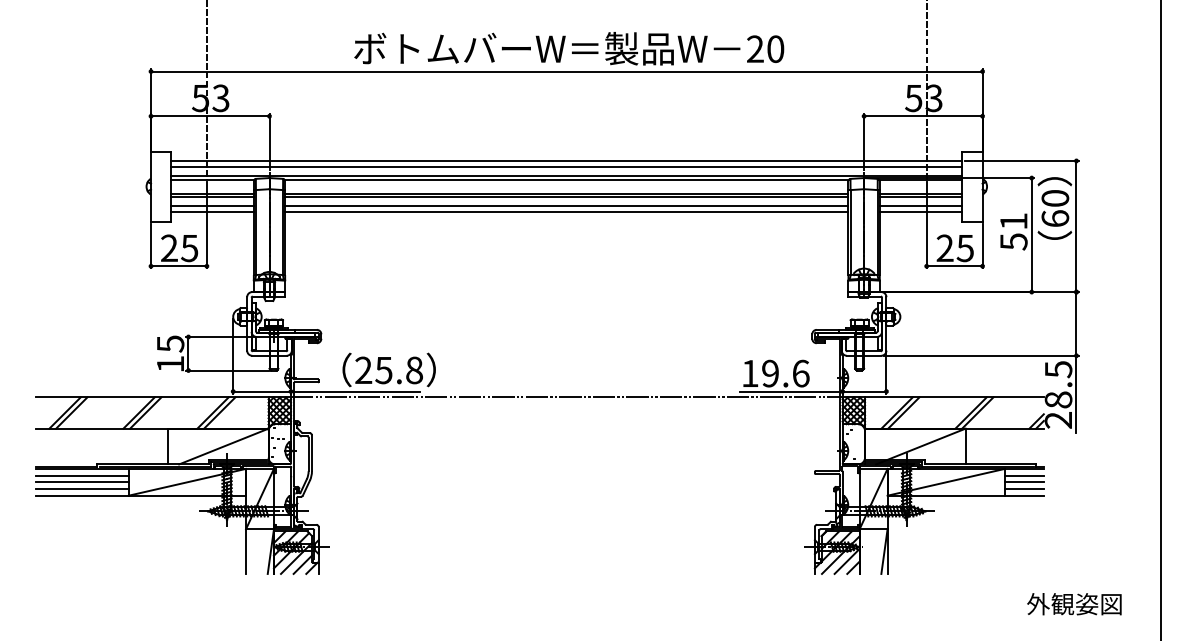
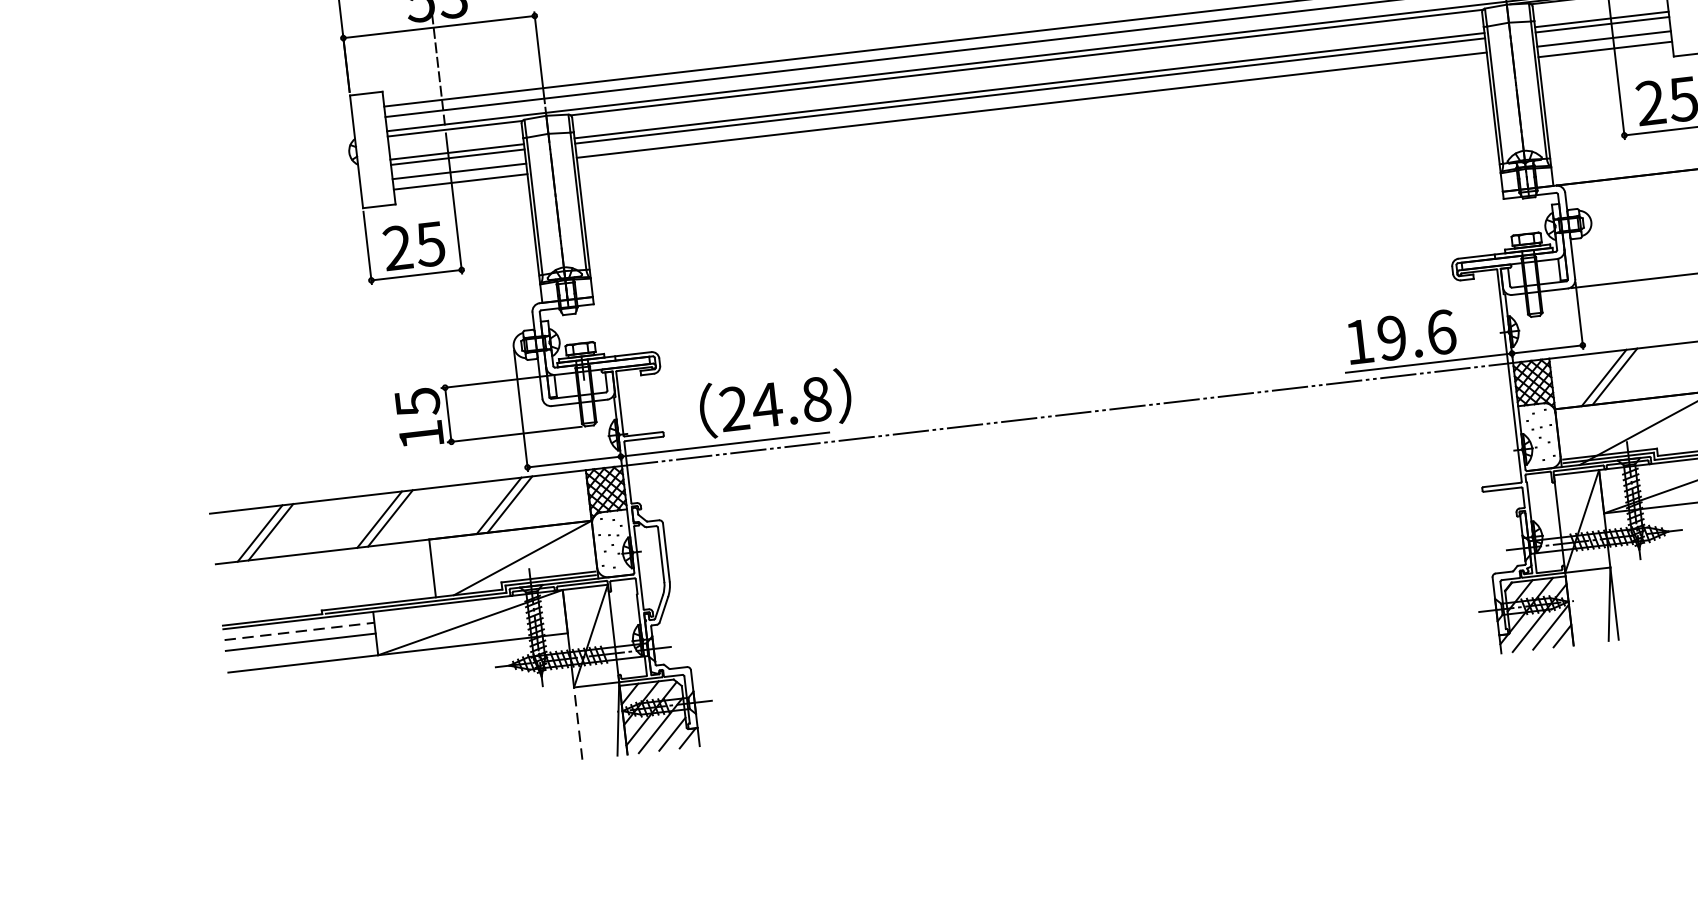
line: (566, 212) -> (1032, 115), removed
text: (383, 370) -> (766, 405), 25.8 -> 24.8
line: (82, 475) -> (299, 631), solid -> dashed
line: (81, 489) -> (300, 654), removed
line: (246, 551) -> (578, 723), solid -> dashed

